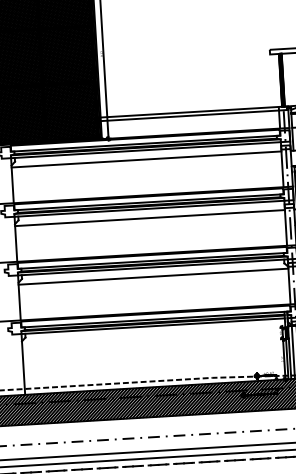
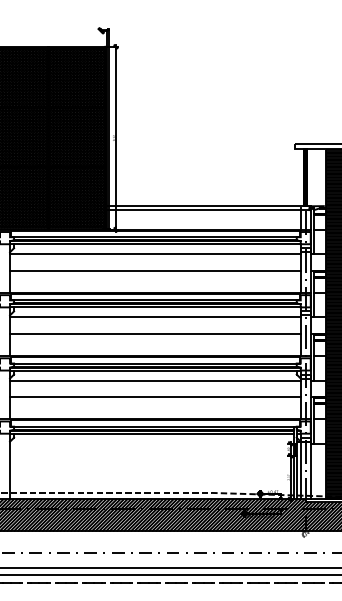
line: (147, 174) -> (155, 270), added
line: (151, 233) -> (155, 333), added
line: (154, 292) -> (155, 397), added

